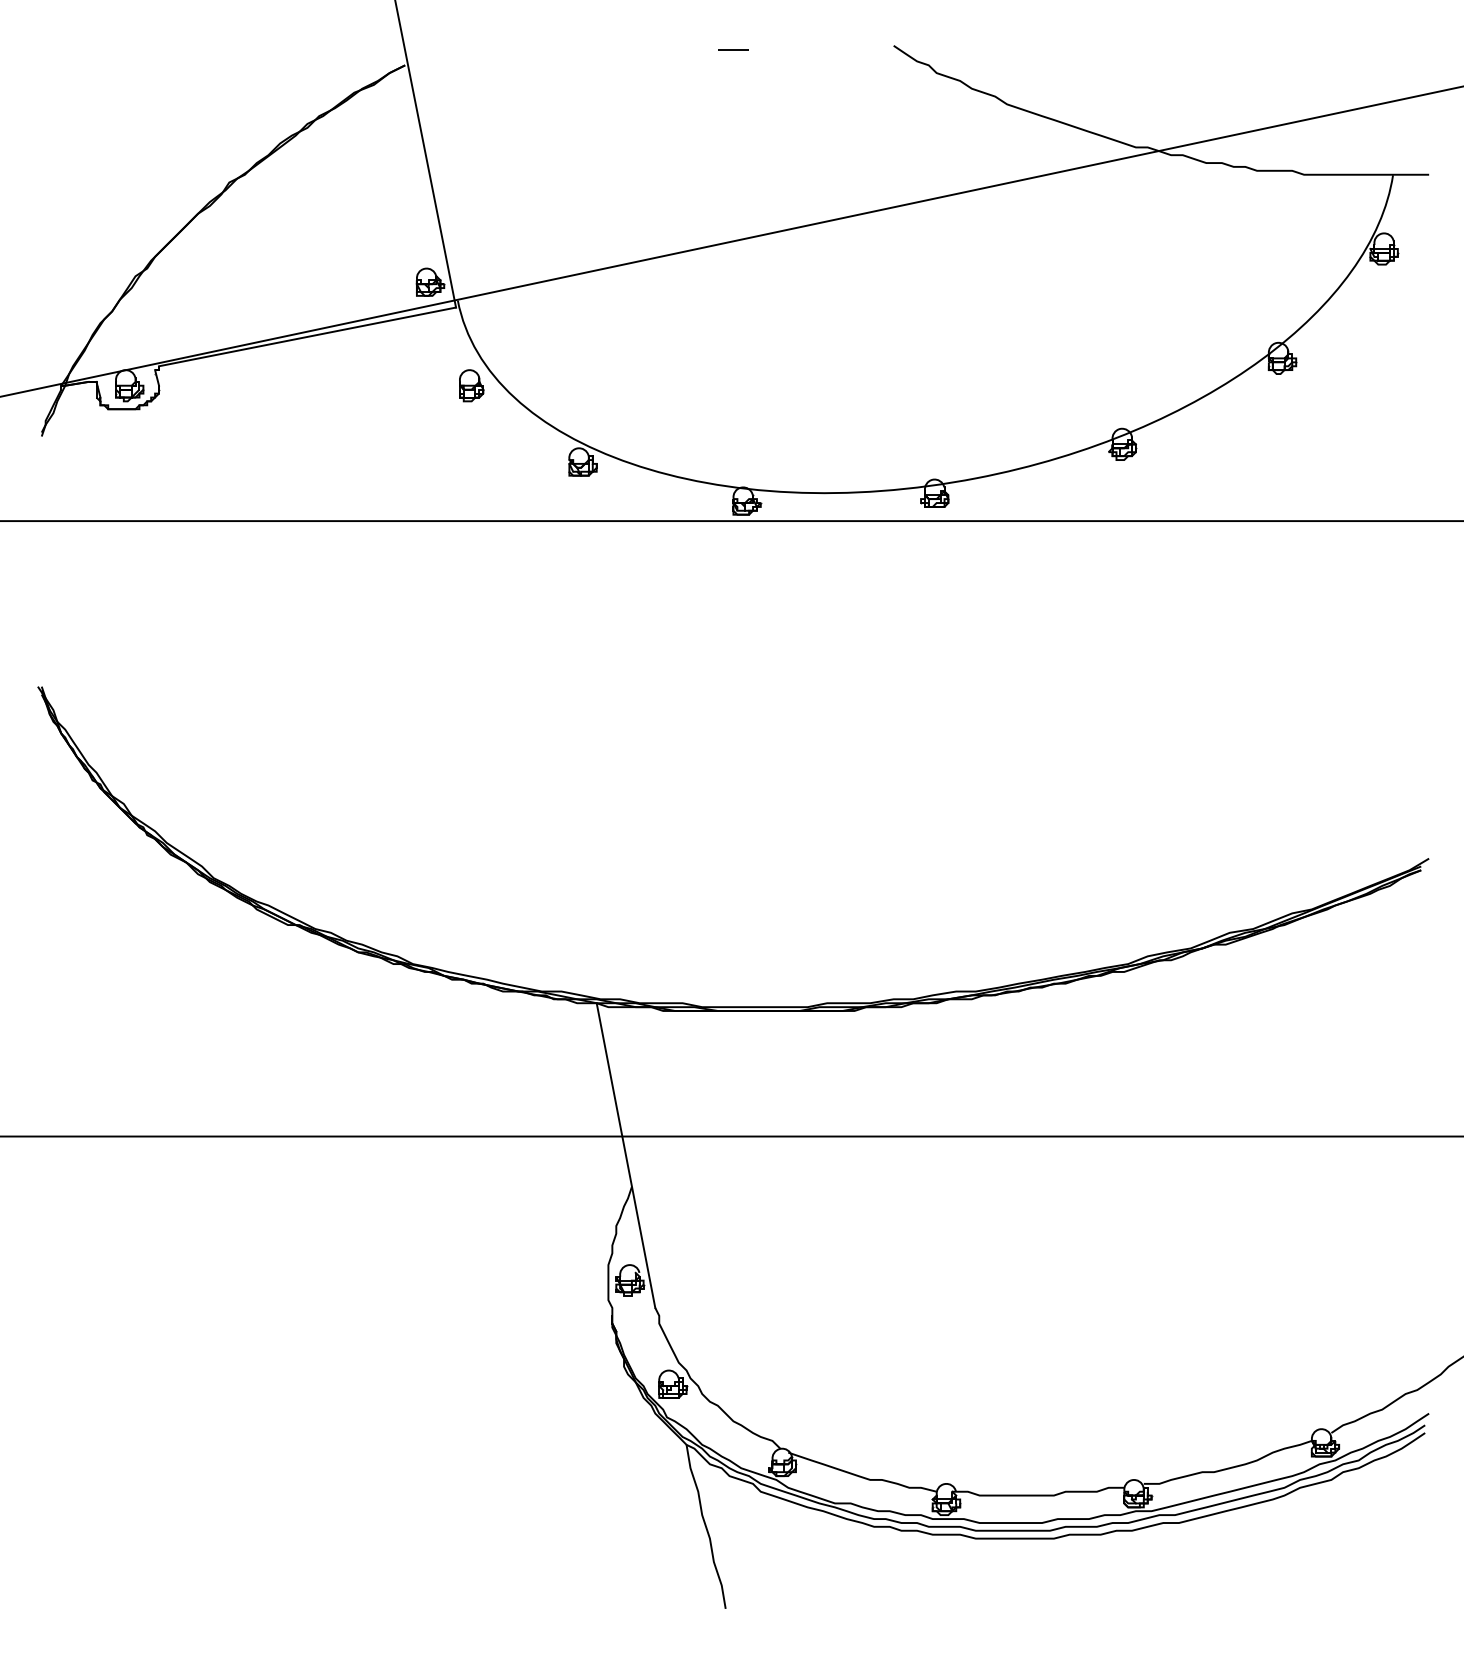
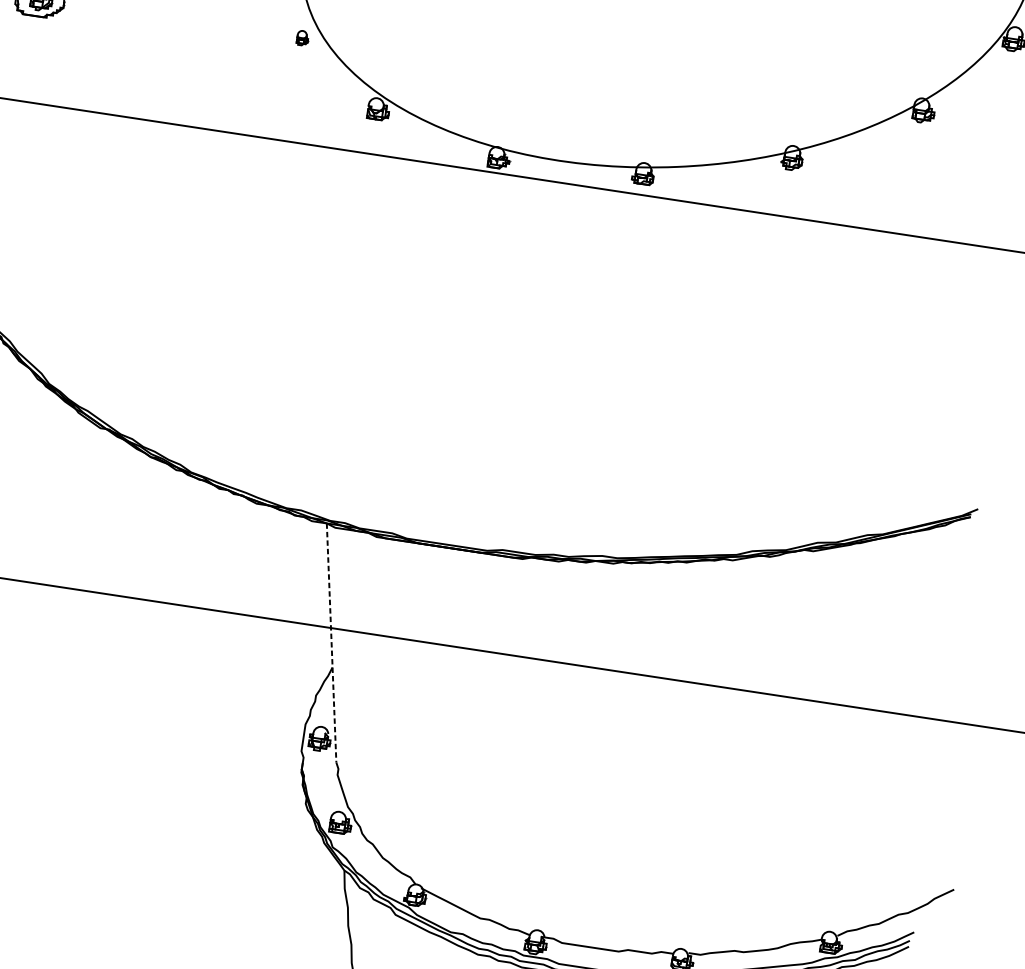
part: (471, 385) -> (302, 37), size x0.6
line: (626, 1156) -> (331, 643), solid -> dashed

